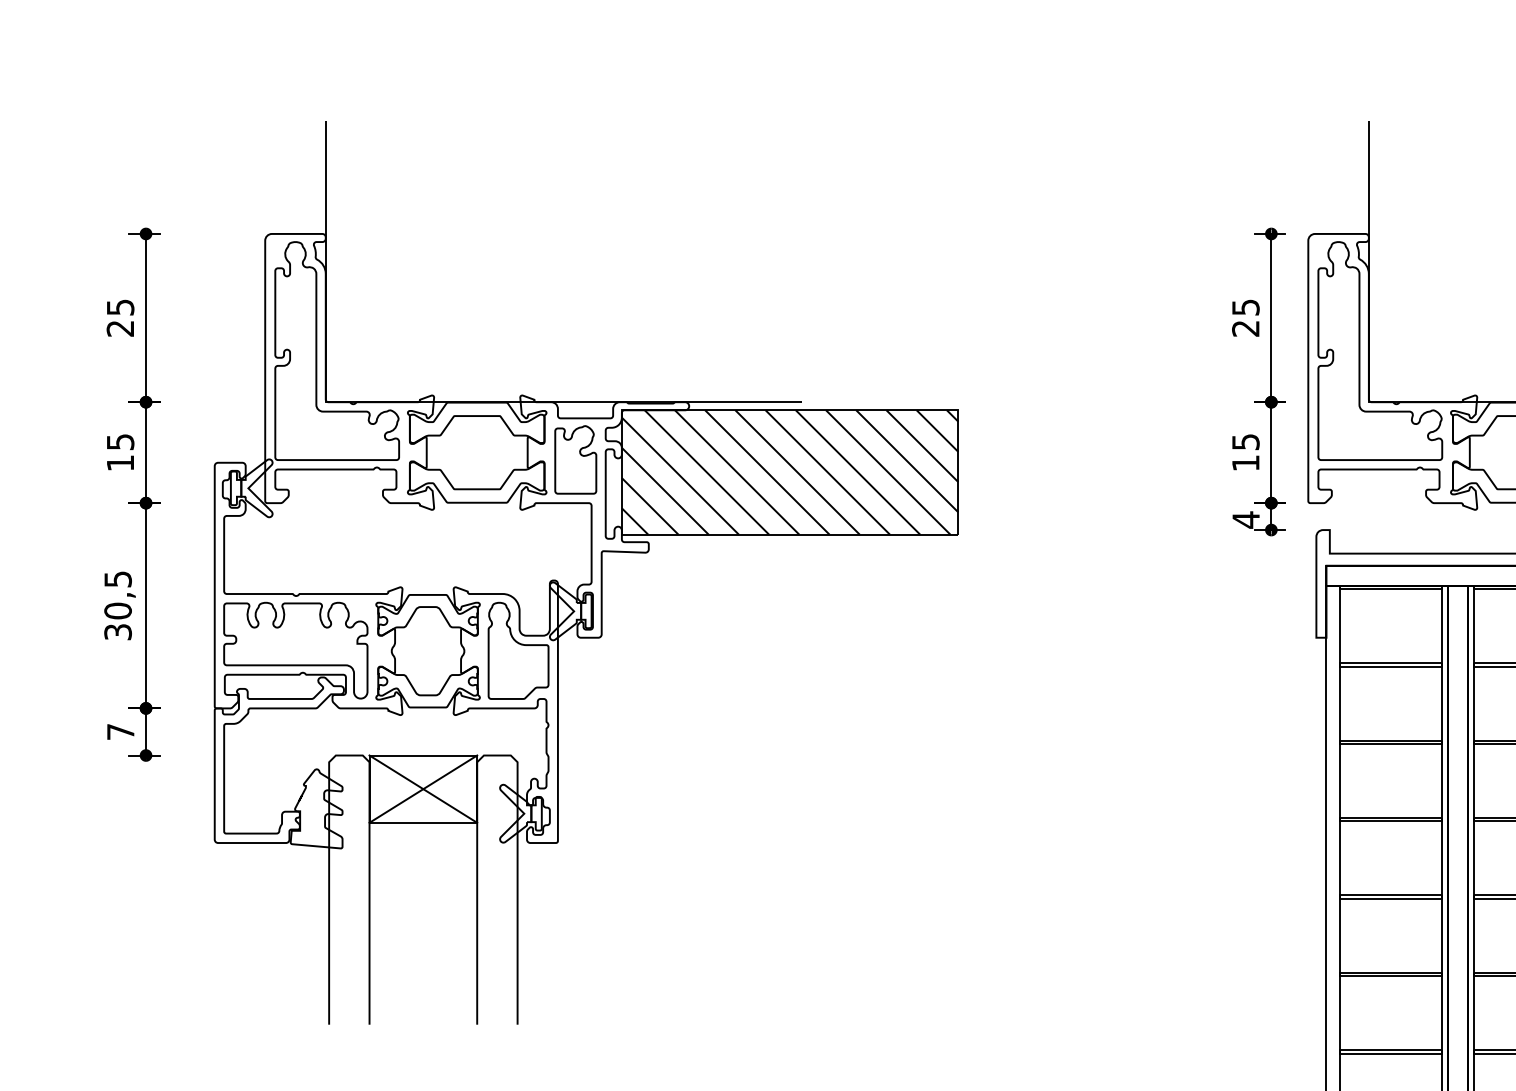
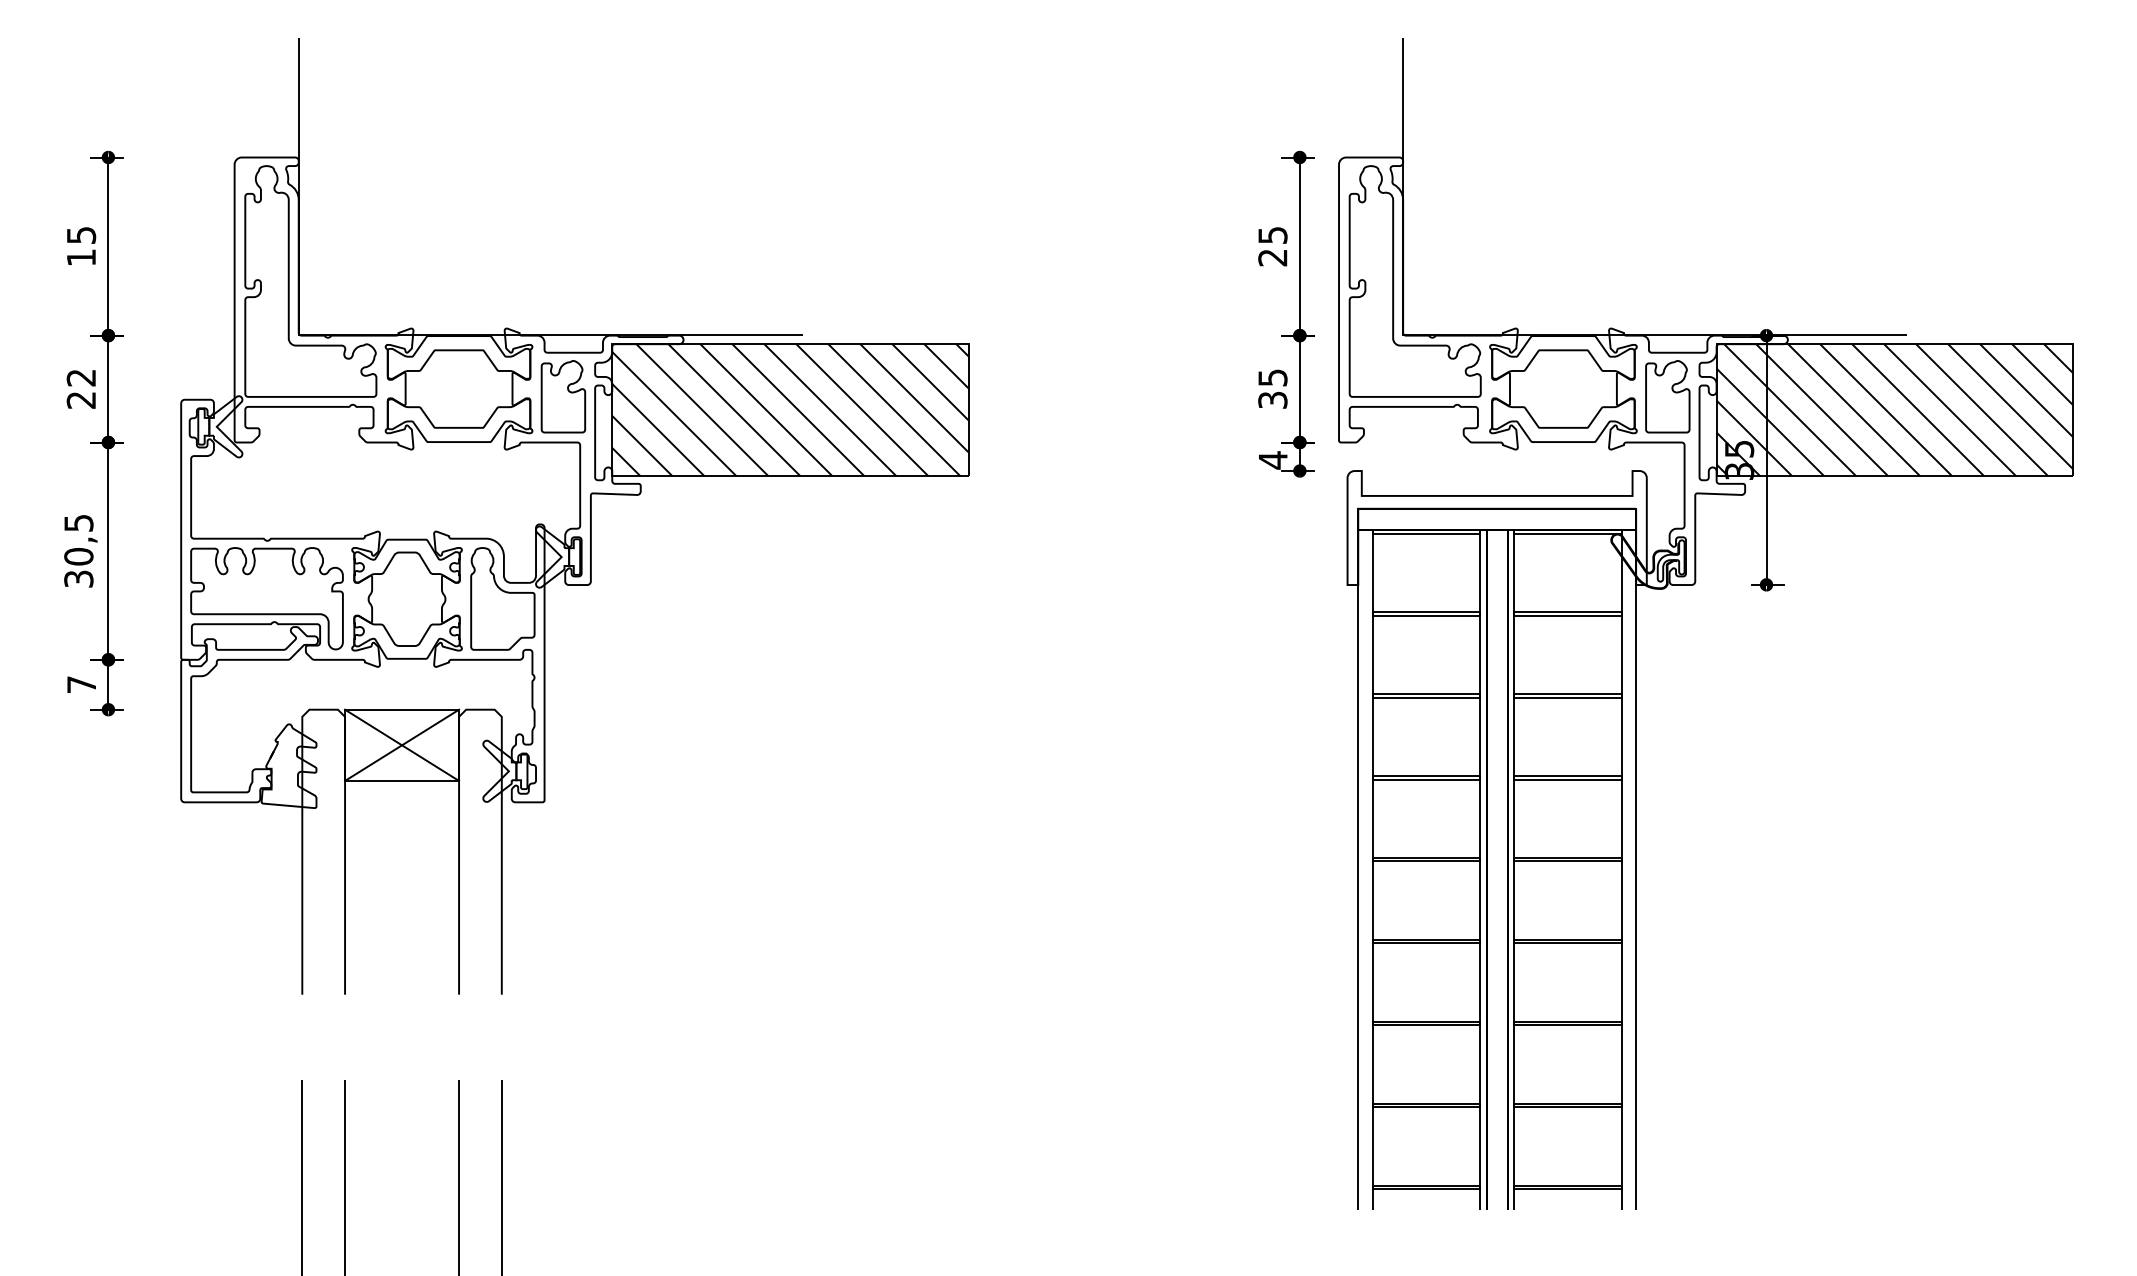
text: (119, 328) -> (80, 257), 25 -> 15
text: (120, 452) -> (81, 388), 15 -> 22
text: (1245, 463) -> (1272, 400), 15 -> 35

